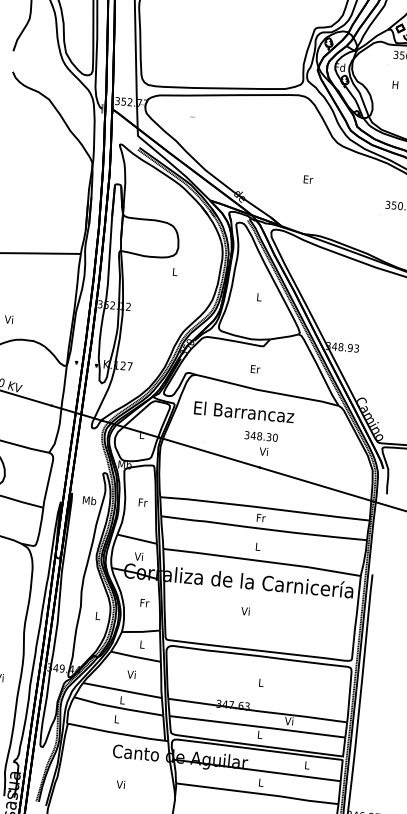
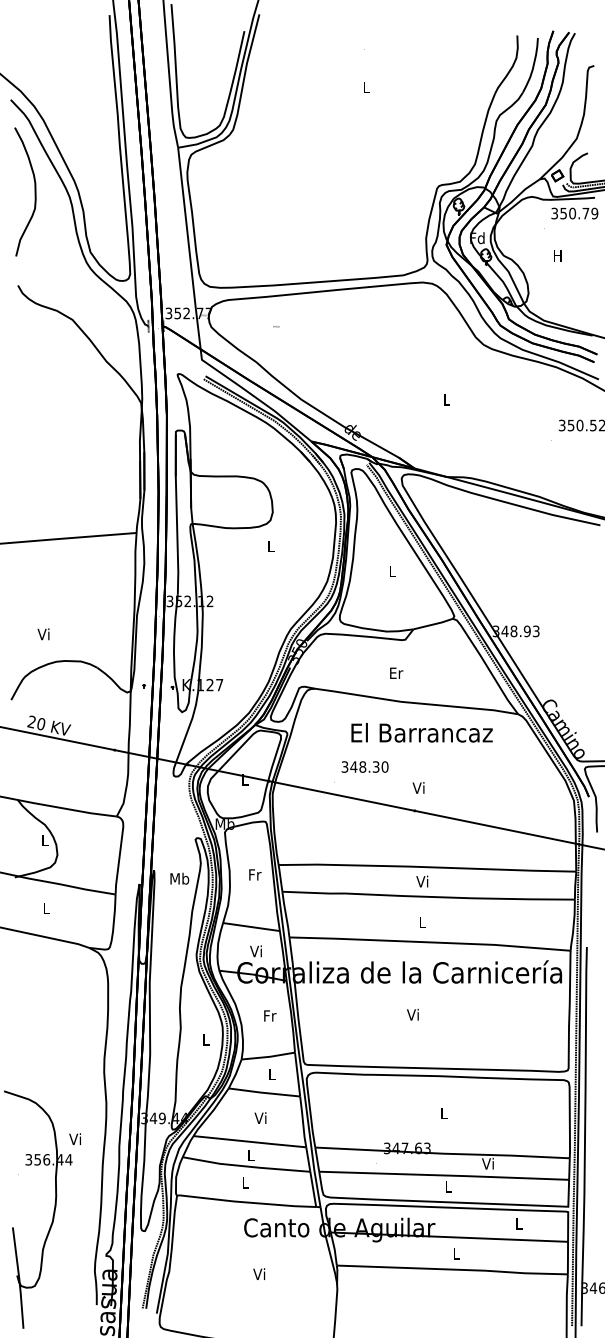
text: (307, 179) -> (446, 399), Er -> L
text: (243, 411) -> (421, 732), moved
text: (260, 436) -> (364, 766), moved
text: (260, 517) -> (422, 881), Fr -> Vi

